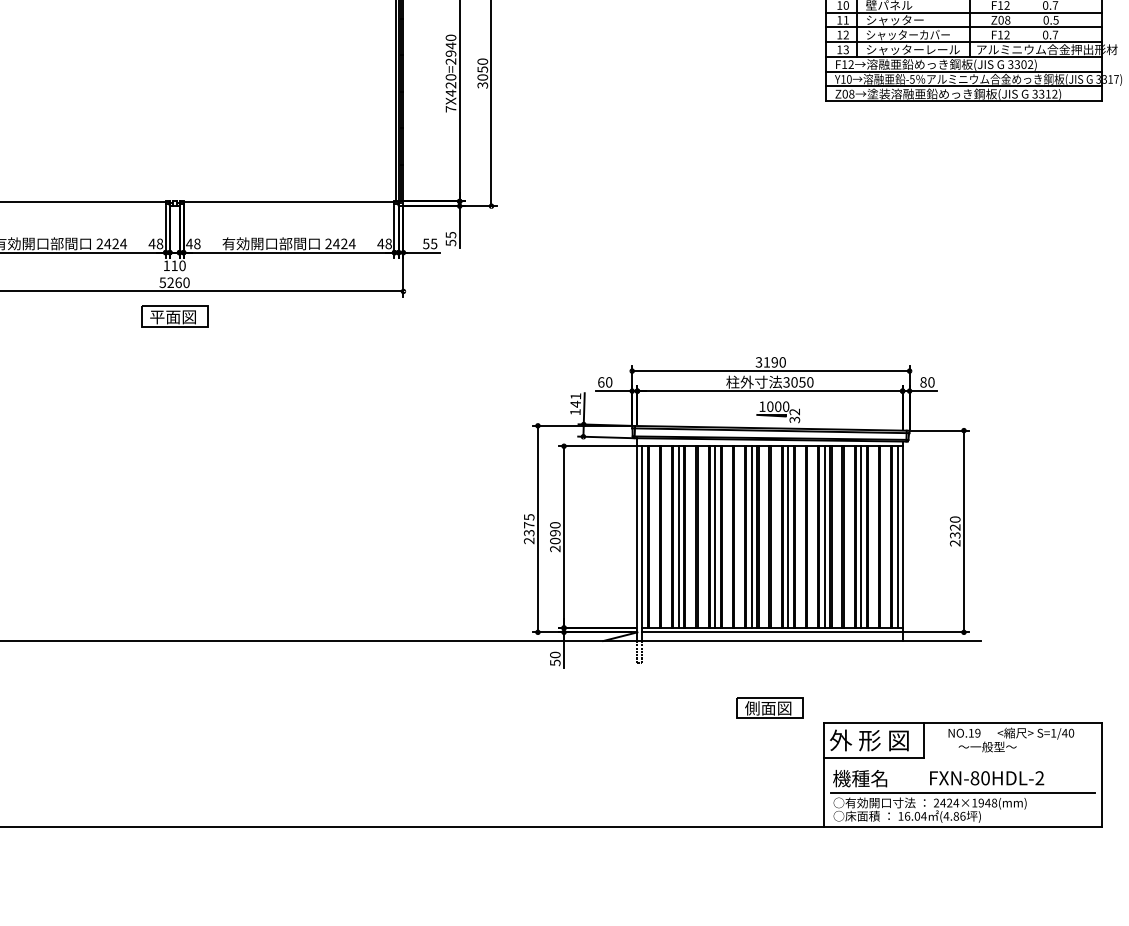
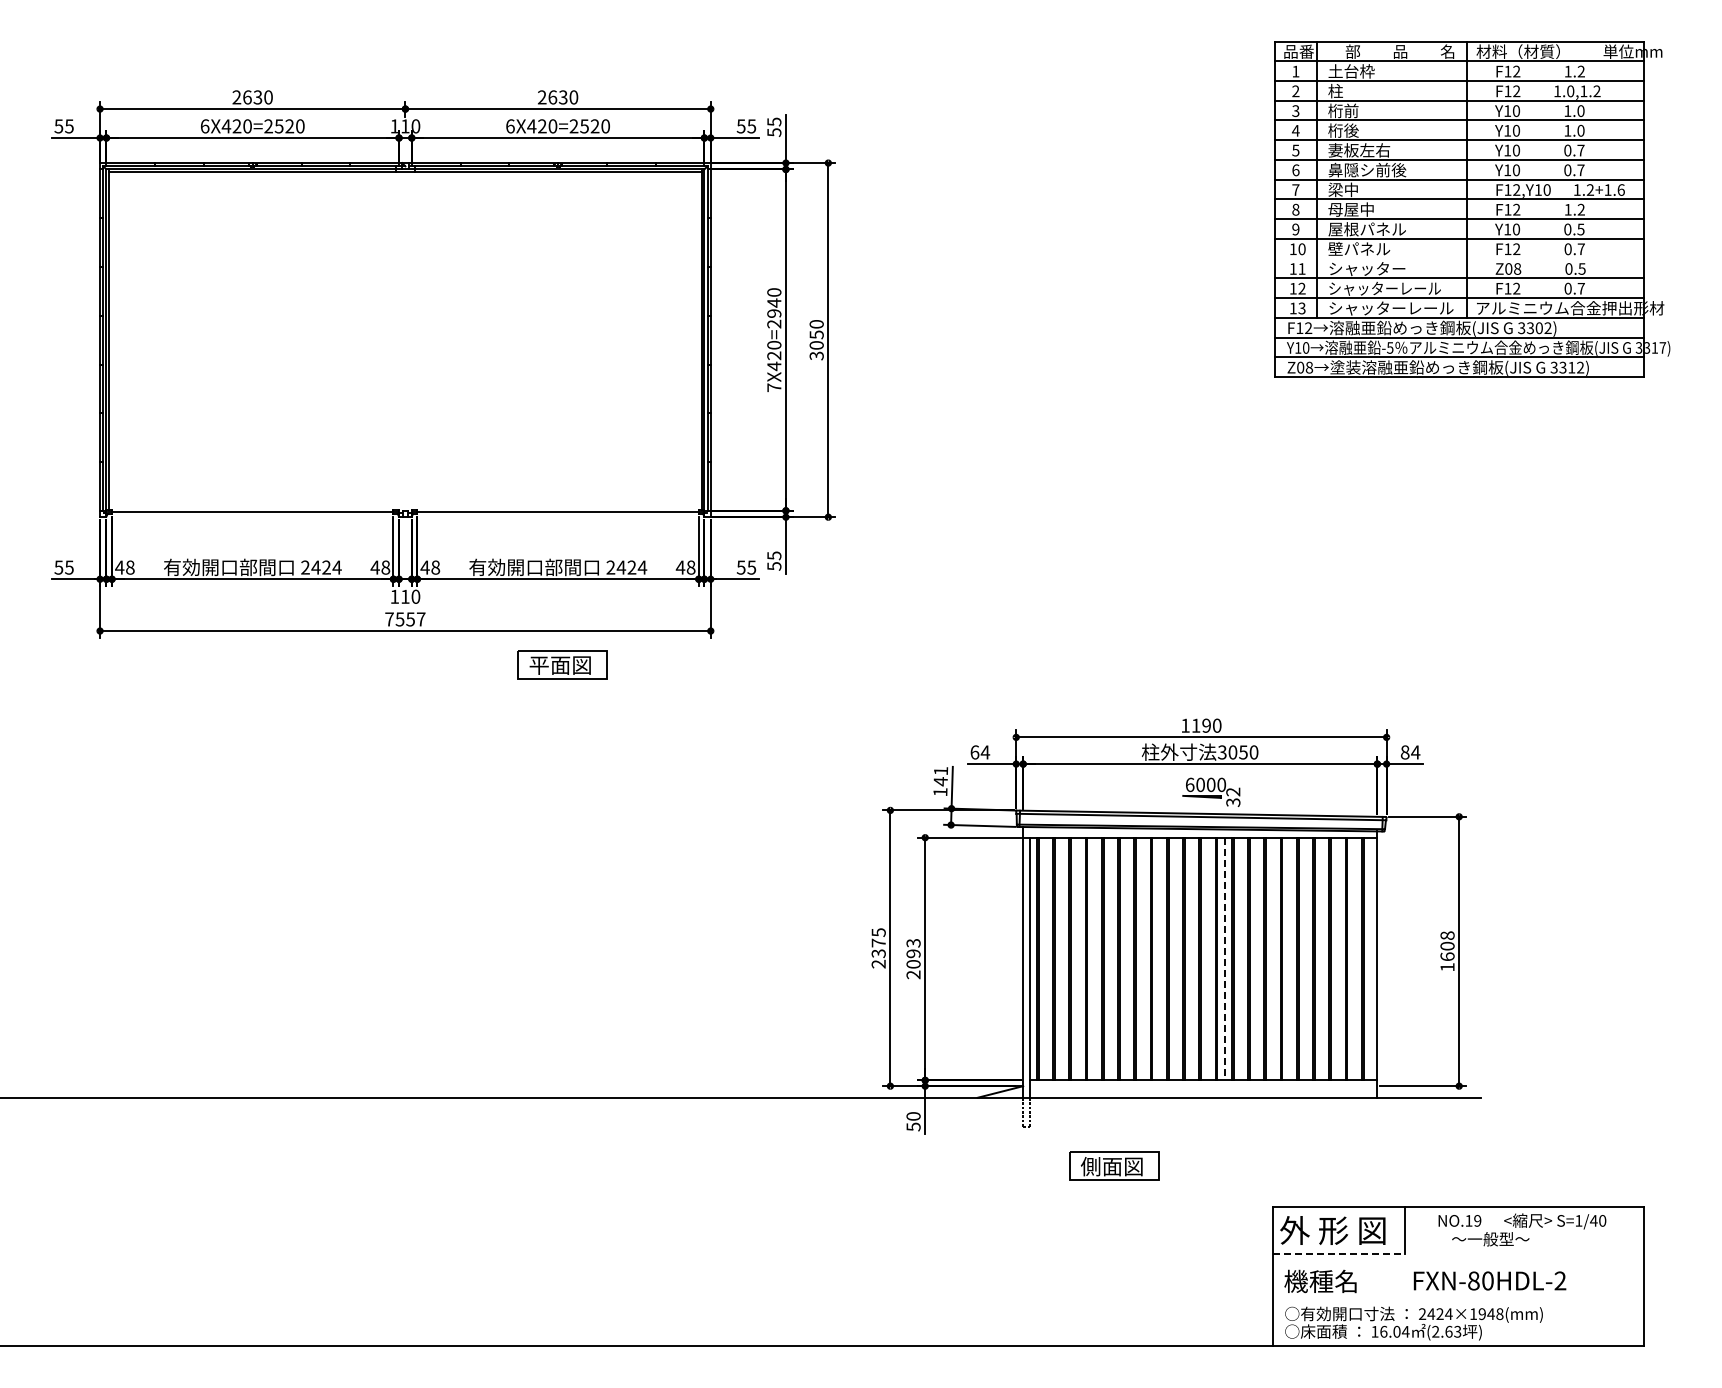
line: (964, 12) -> (1459, 258), removed
text: (935, 34) -> (1420, 287), シャッターカバー -> シャッターレール
text: (174, 282) -> (405, 619), 5260 -> 7557
part: (174, 316) -> (562, 664), moved
text: (758, 362) -> (1185, 725), 3190 -> 1190
text: (609, 382) -> (985, 752), 60 -> 64
text: (931, 382) -> (1415, 752), 80 -> 84
text: (762, 406) -> (1190, 784), 1000 -> 6000
text: (555, 524) -> (913, 942), 2090 -> 2093
text: (955, 531) -> (1447, 951), 2320 -> 1608
line: (678, 536) -> (1078, 958), removed
line: (715, 536) -> (1127, 958), removed
line: (751, 536) -> (1175, 958), removed
line: (824, 536) -> (1273, 958), removed
line: (861, 536) -> (1322, 958), removed
line: (897, 536) -> (1370, 958), removed
line: (788, 537) -> (1224, 959), solid -> dashed
line: (772, 632) -> (1203, 1086), removed
part: (770, 707) -> (1114, 1165), moved
line: (874, 757) -> (1339, 1253), solid -> dashed
line: (962, 792) -> (1457, 1300), removed
text: (954, 816) -> (1446, 1331), (4.86 -> (2.63

